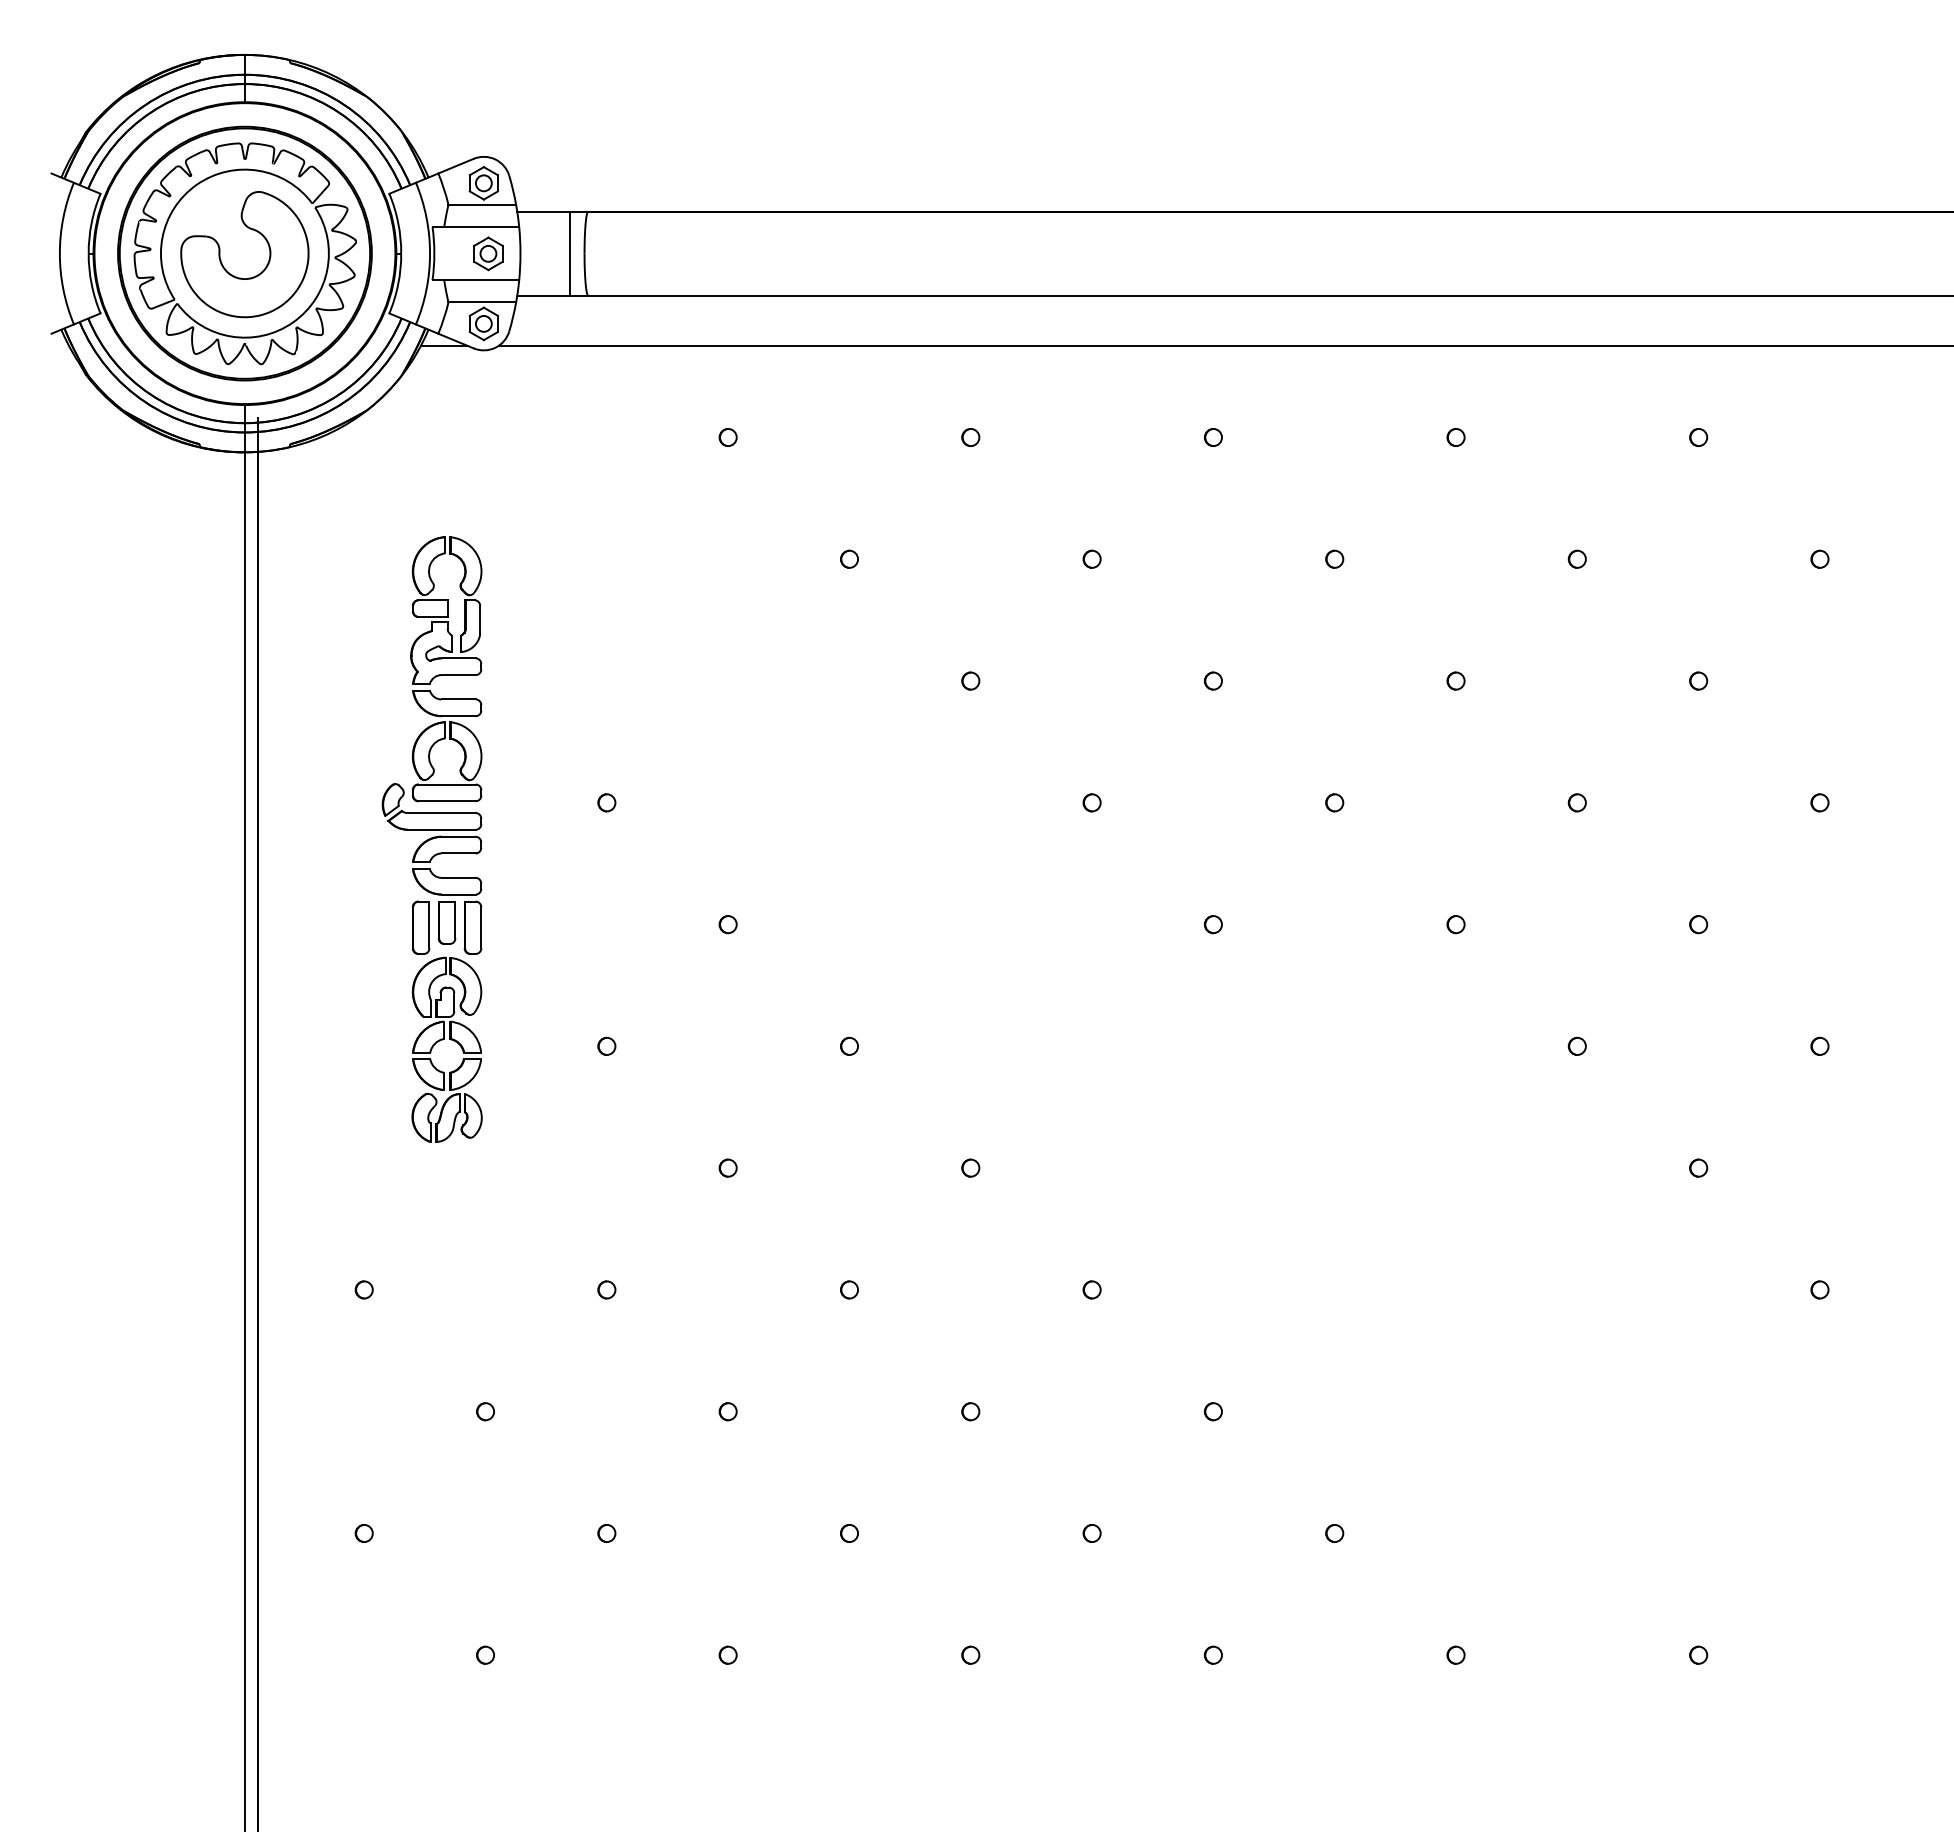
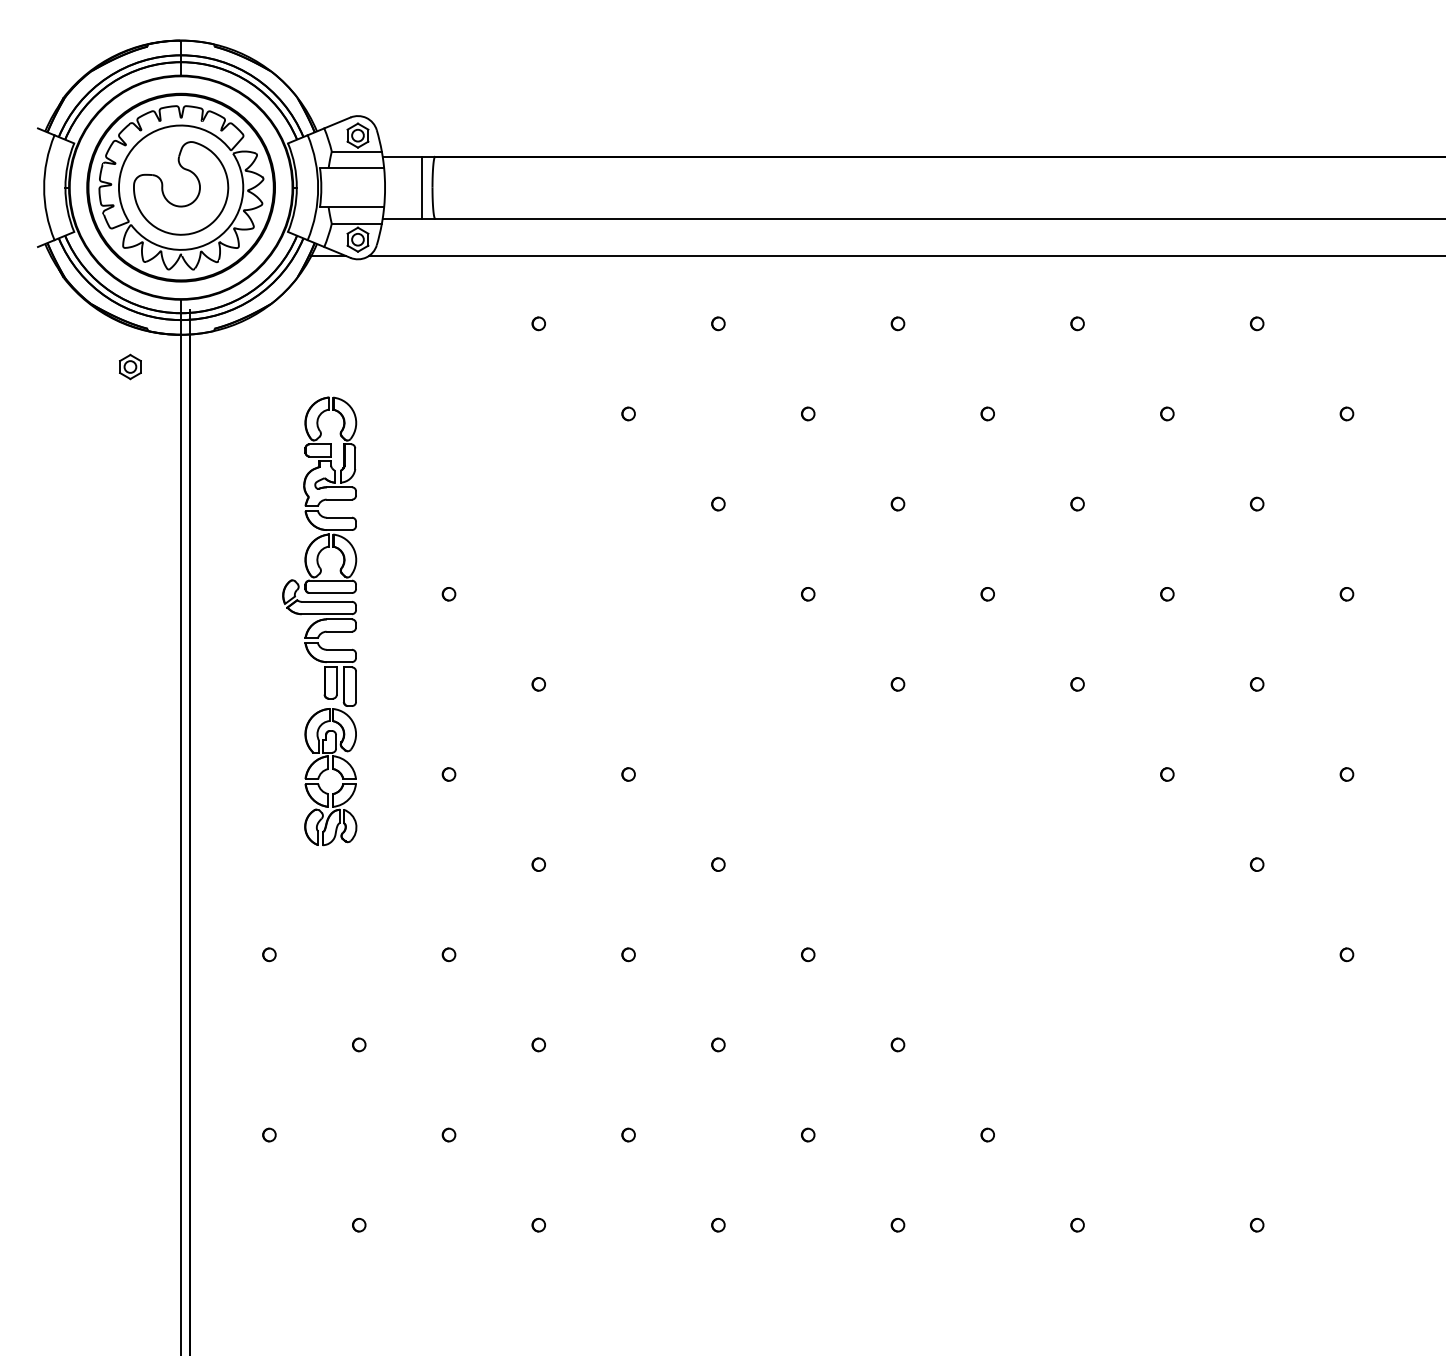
part: (488, 253) -> (130, 366), moved
part: (421, 927) -> (311, 686), removed

